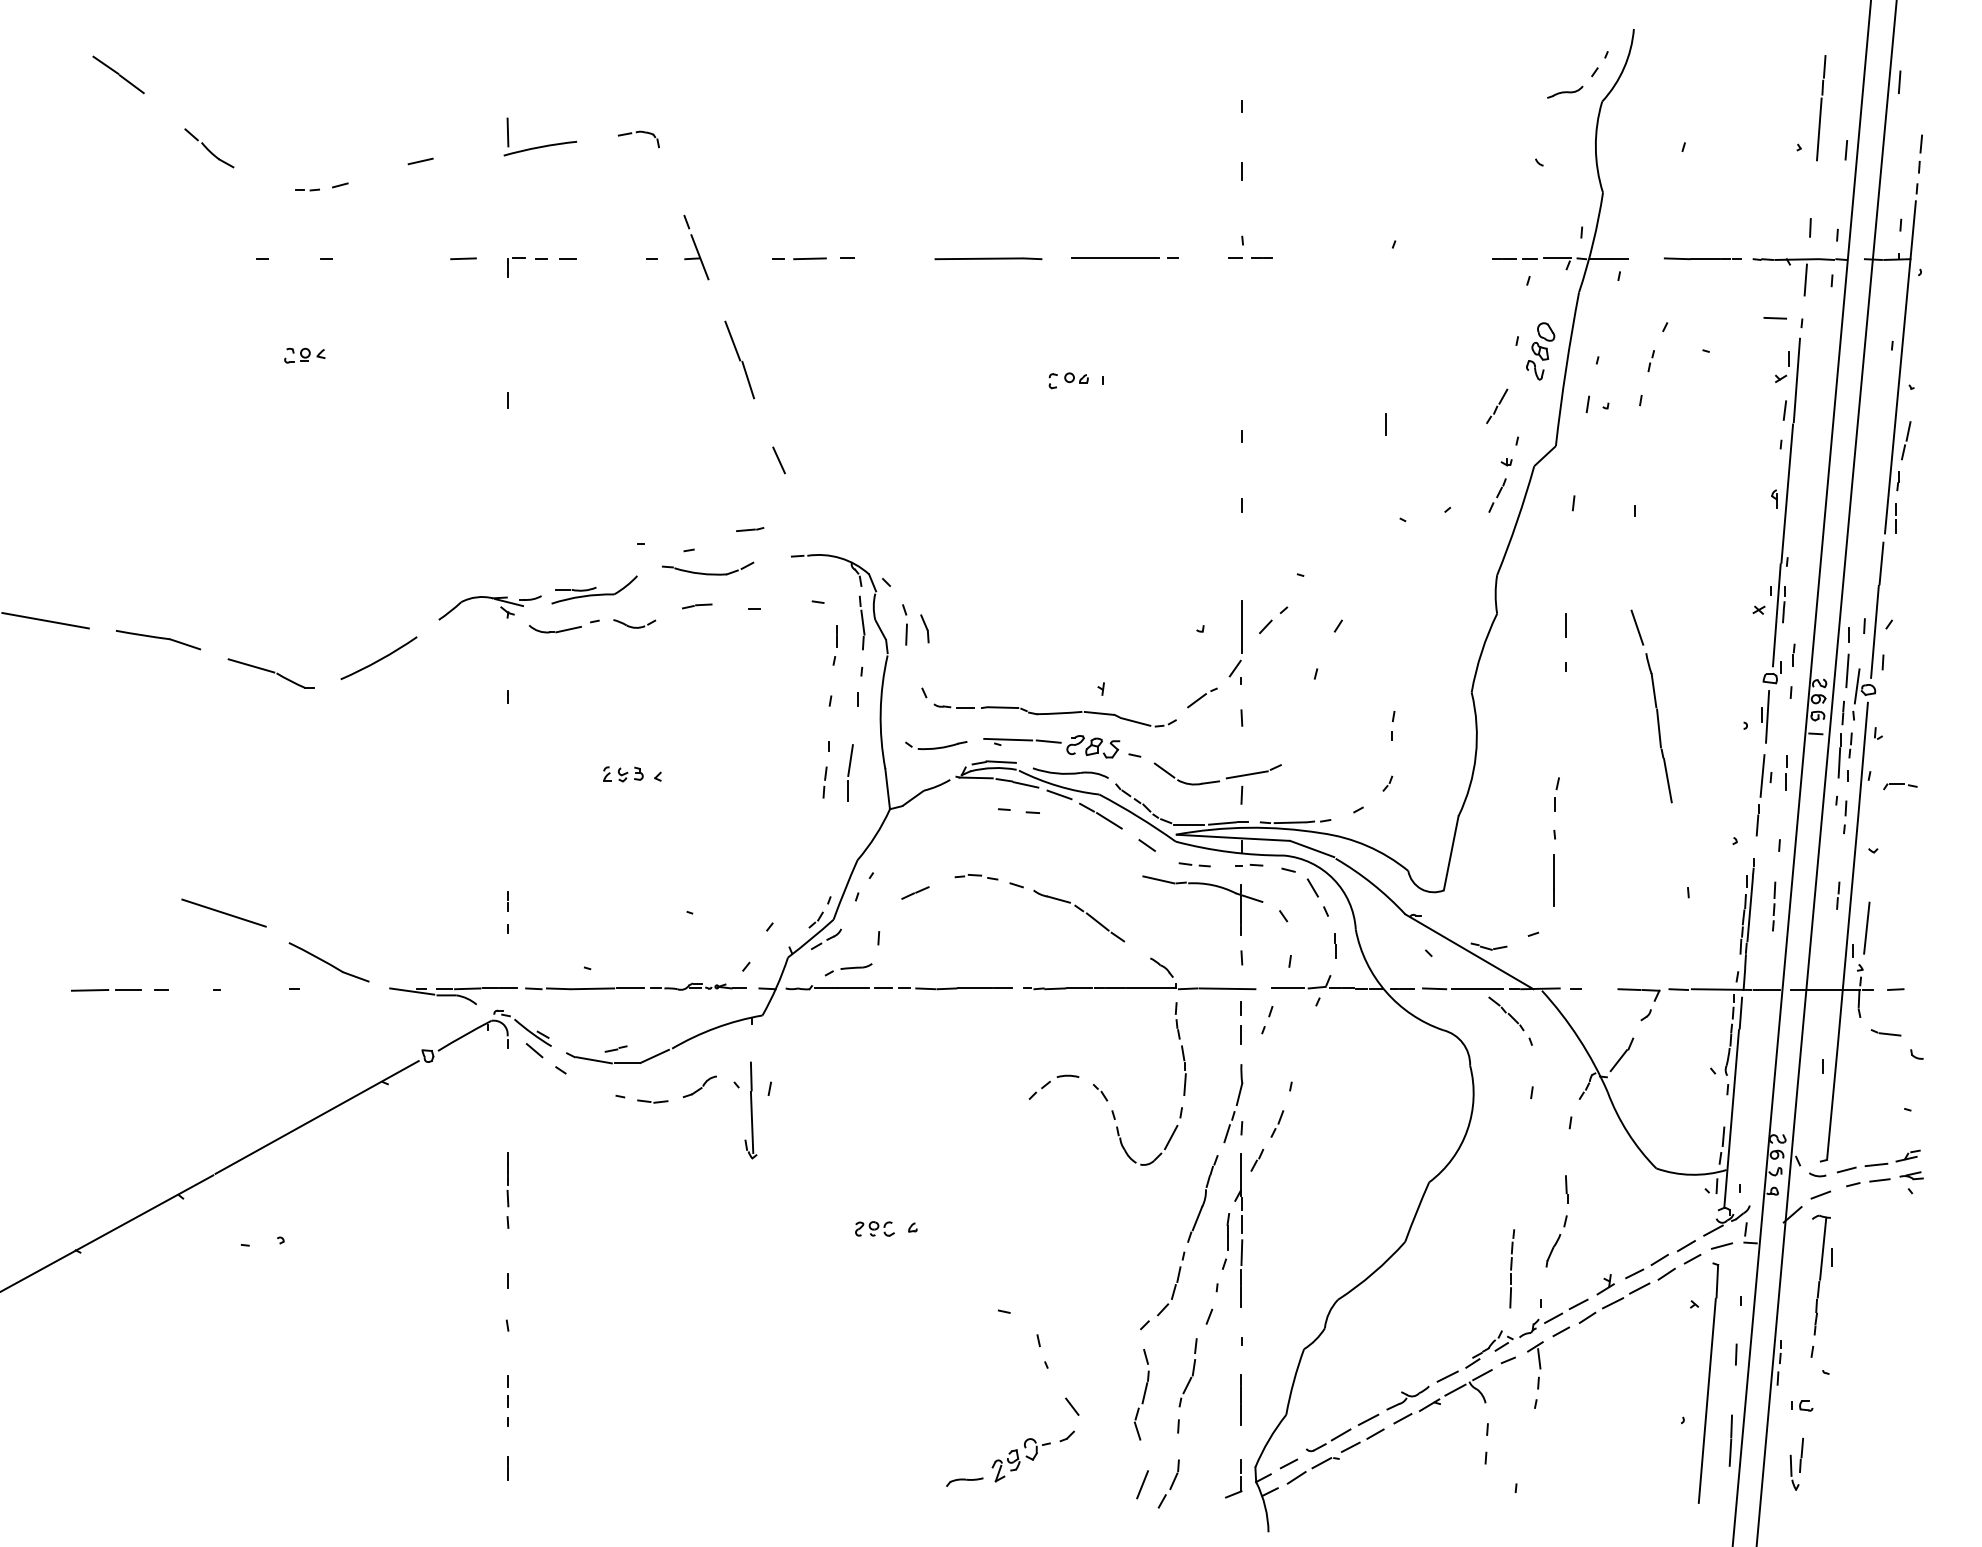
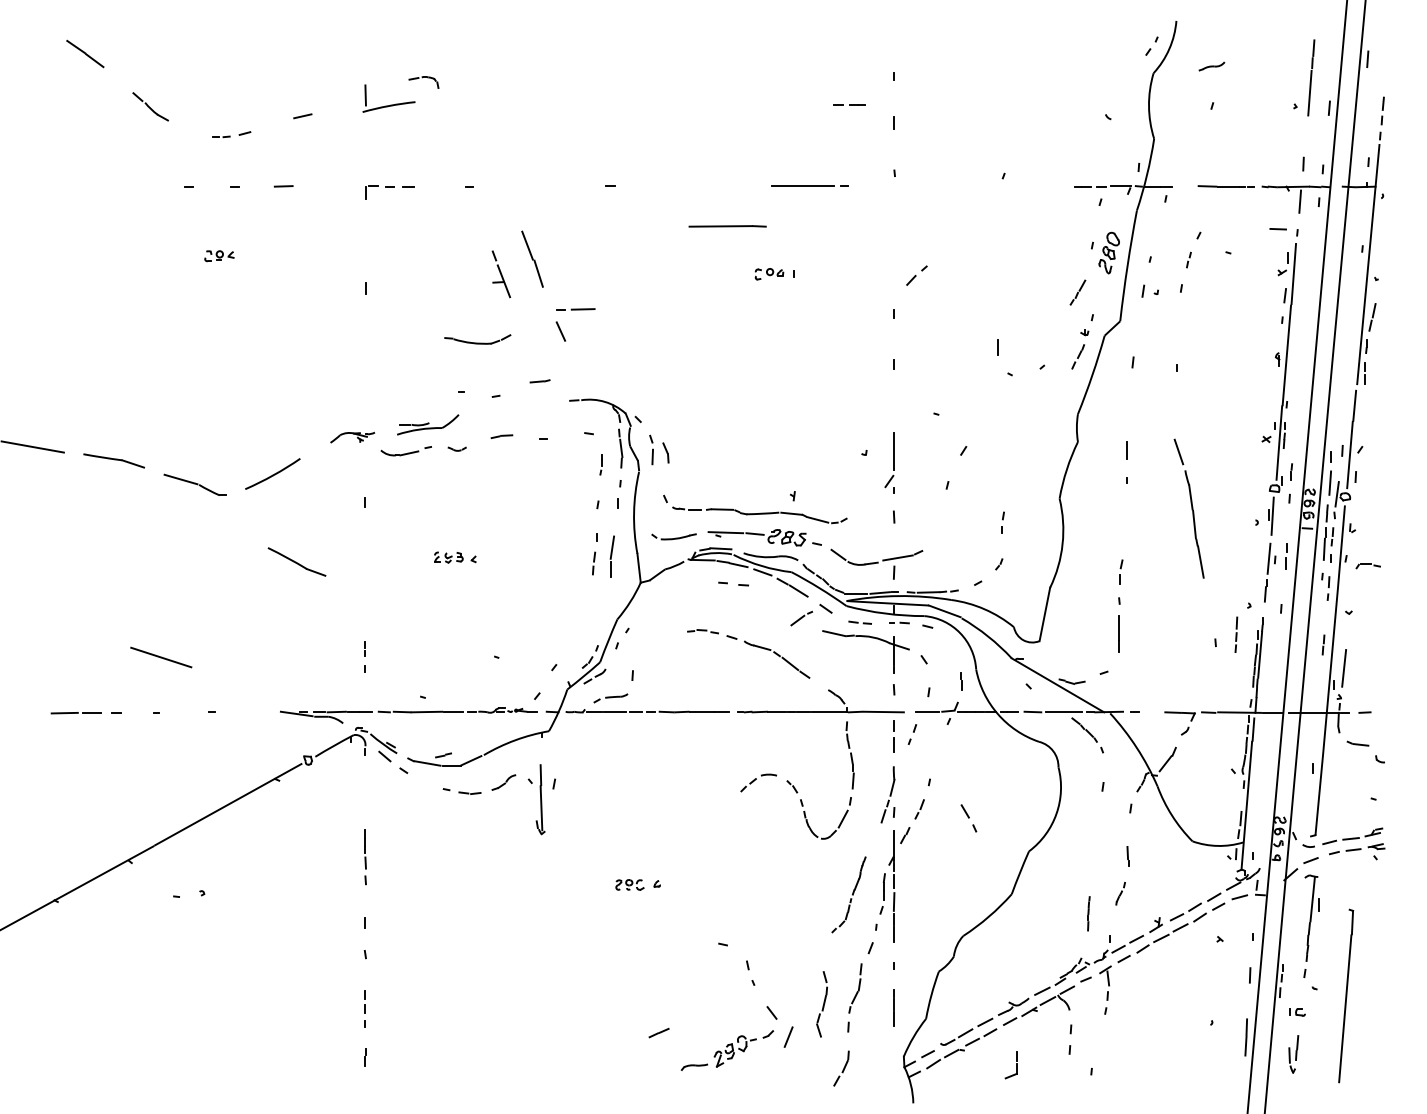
part: (1564, 92) -> (1211, 66), moved
part: (638, 139) -> (423, 82), moved
part: (696, 247) -> (501, 274), moved
line: (1250, 257) -> (849, 104), moved
line: (463, 258) -> (283, 186), moved
line: (799, 258) -> (575, 309), moved
line: (988, 258) -> (727, 226), moved
line: (1385, 424) -> (997, 347), moved
part: (707, 568) -> (477, 339), moved
part: (489, 607) -> (352, 437), size x0.6
part: (1272, 620) -> (916, 275), moved
part: (634, 622) -> (456, 448), size x0.6
part: (834, 645) -> (600, 464), size x0.7
part: (1202, 697) -> (801, 618), moved
line: (914, 892) -> (658, 1032), moved
part: (1317, 897) -> (968, 818), moved
line: (1774, 906) -> (1236, 634), moved
part: (328, 961) -> (296, 561), moved
part: (1556, 1240) -> (1120, 893), size x0.6
part: (1178, 1242) -> (848, 894), size x0.6
part: (1511, 1268) -> (1088, 913), size x0.6
part: (1709, 1382) -> (1346, 995), moved
part: (1232, 1479) -> (1010, 1065), moved
line: (1142, 1483) -> (788, 1036), moved

